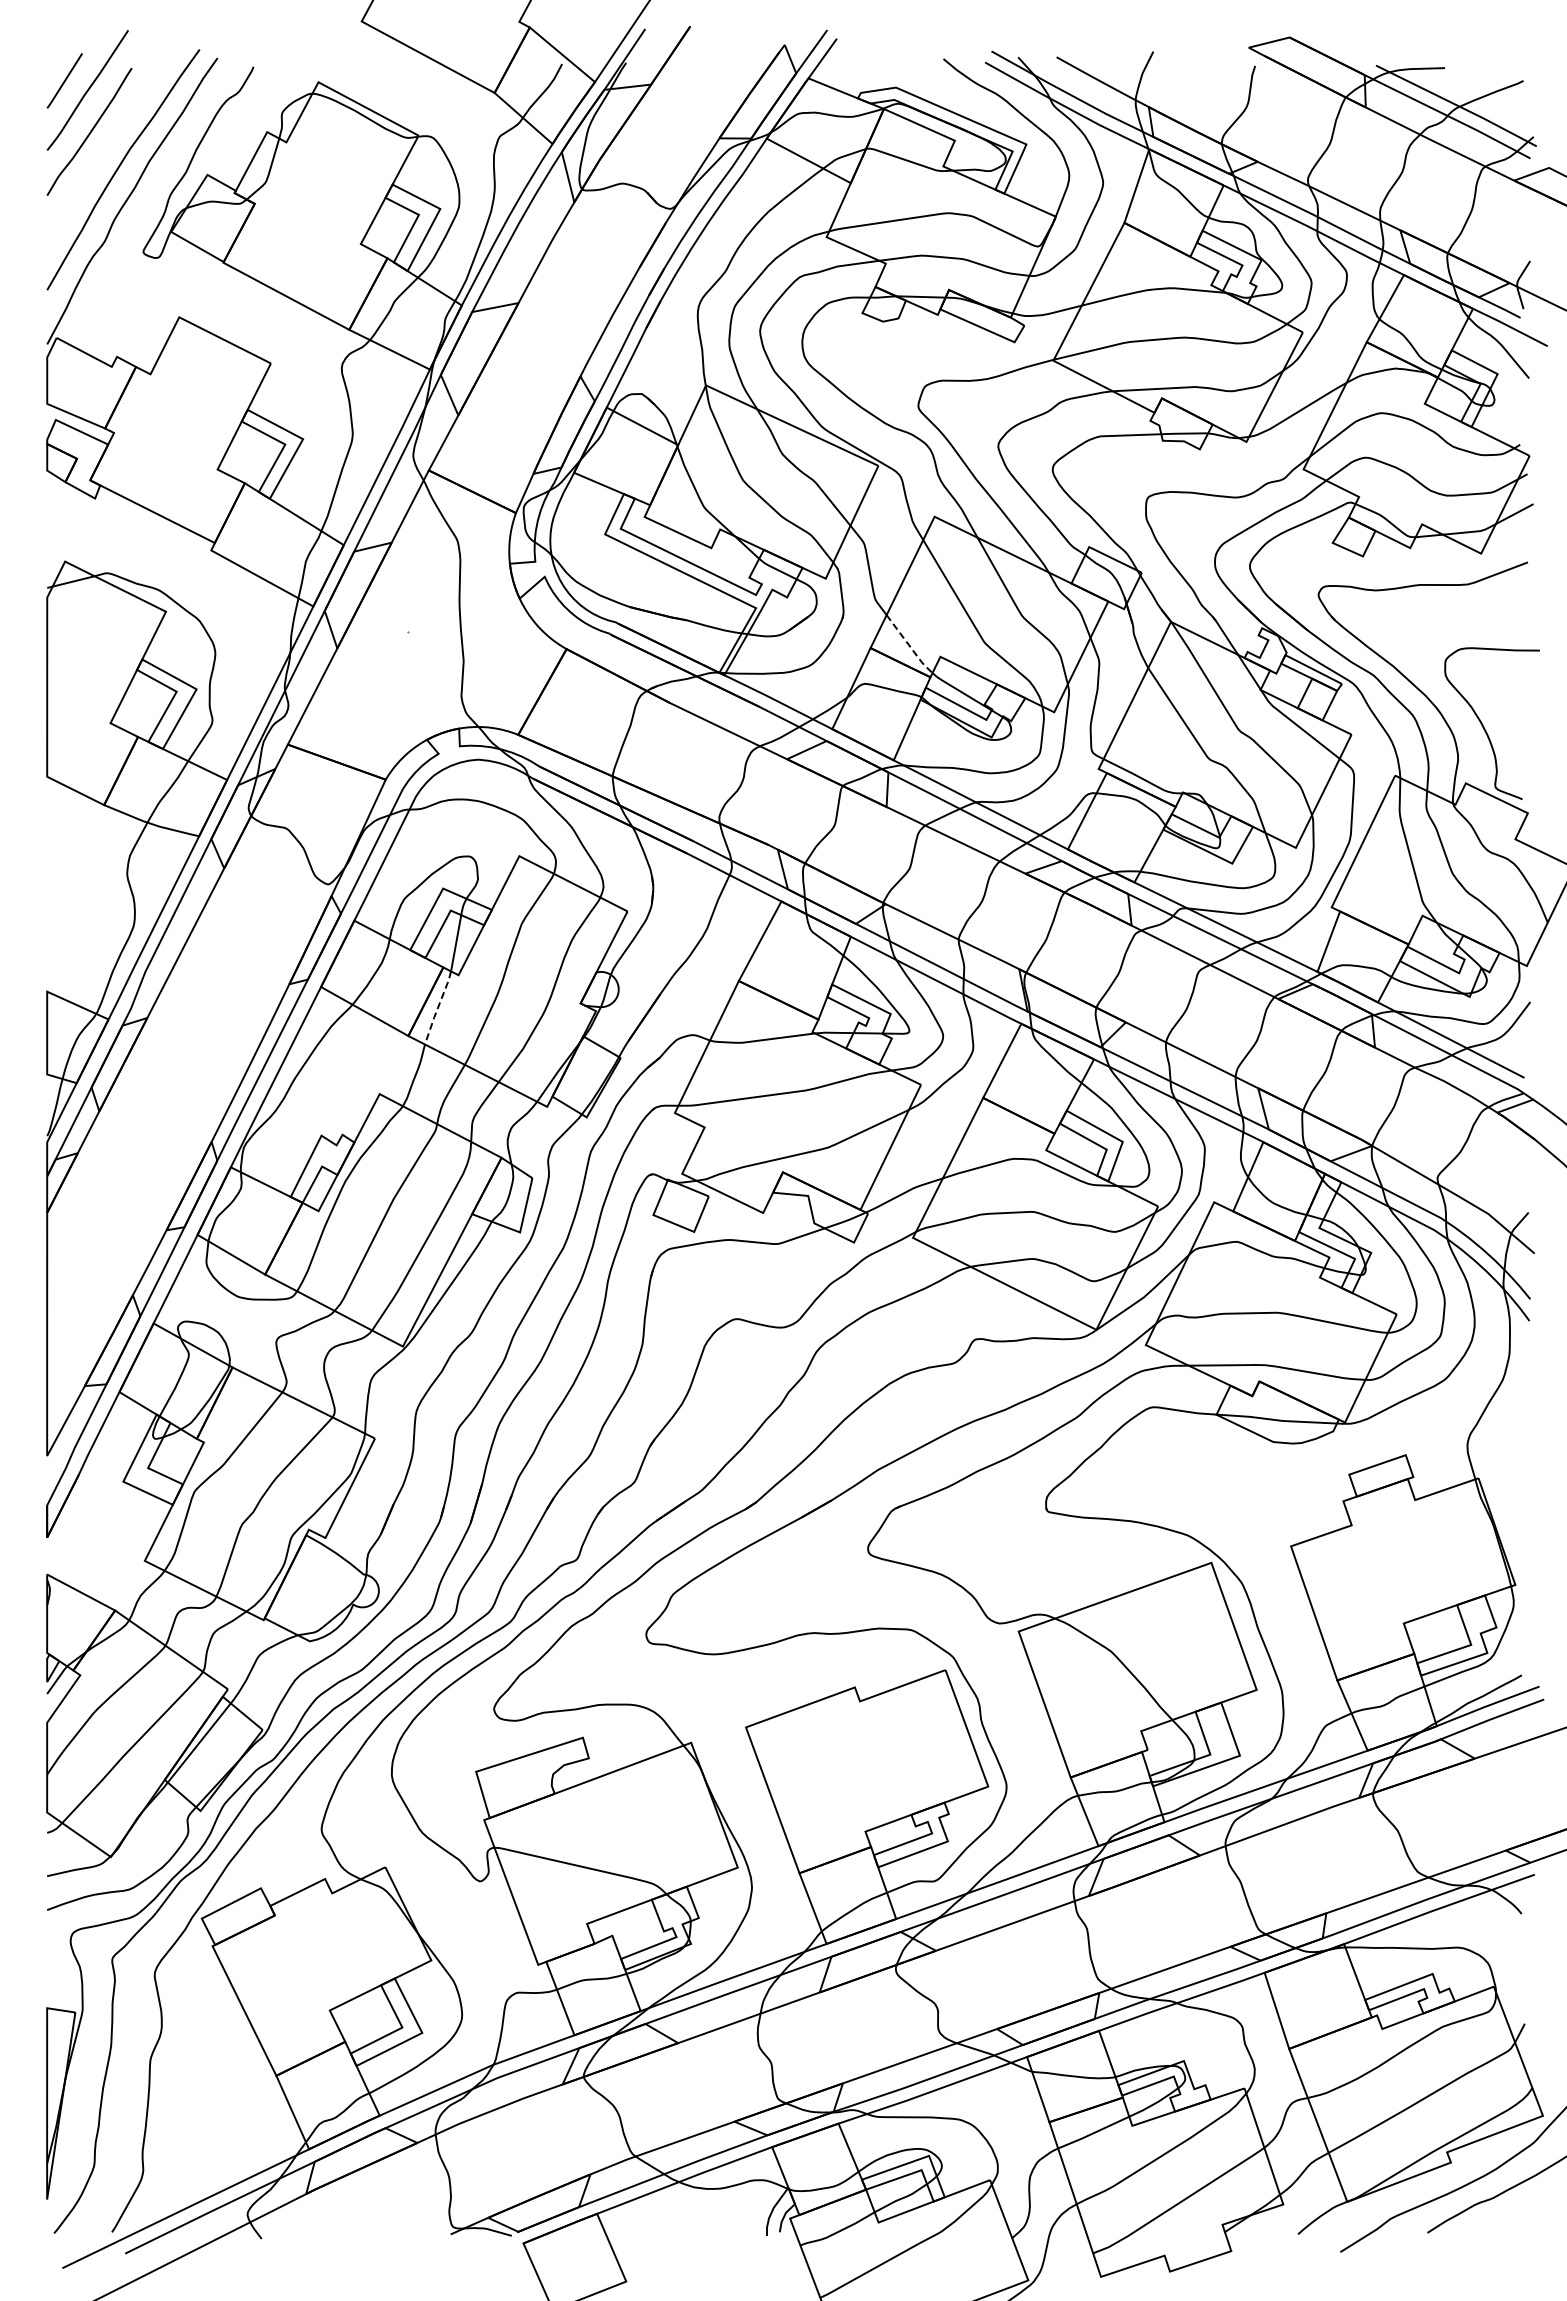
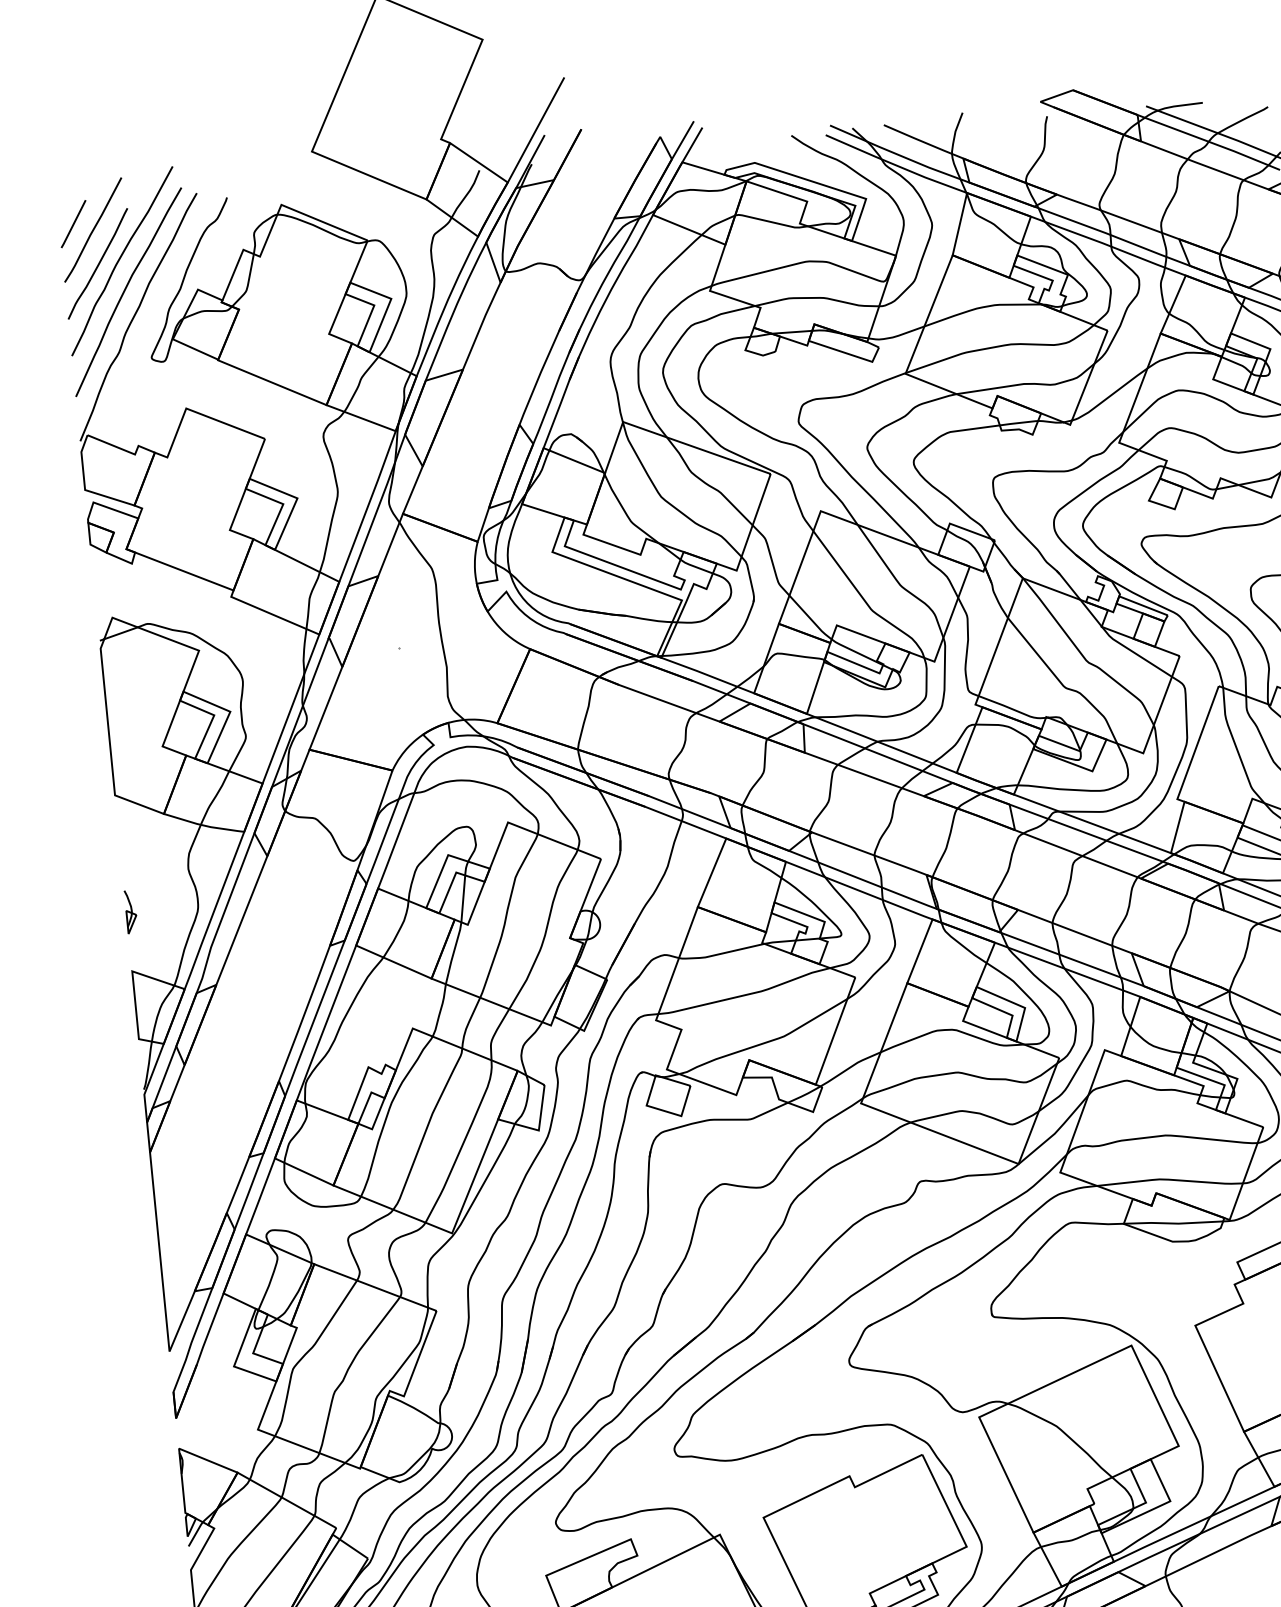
curve: (116, 130) -> (119, 260), added
line: (909, 646) -> (810, 619), dashed -> solid
part: (52, 919) -> (130, 911), added
line: (438, 1007) -> (453, 952), dashed -> solid

